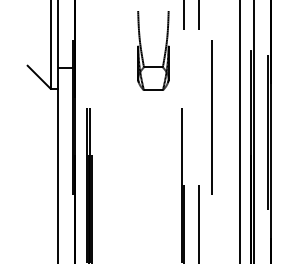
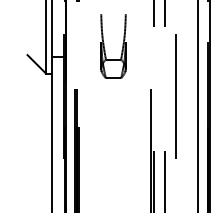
part: (142, 50) -> (104, 46), moved

